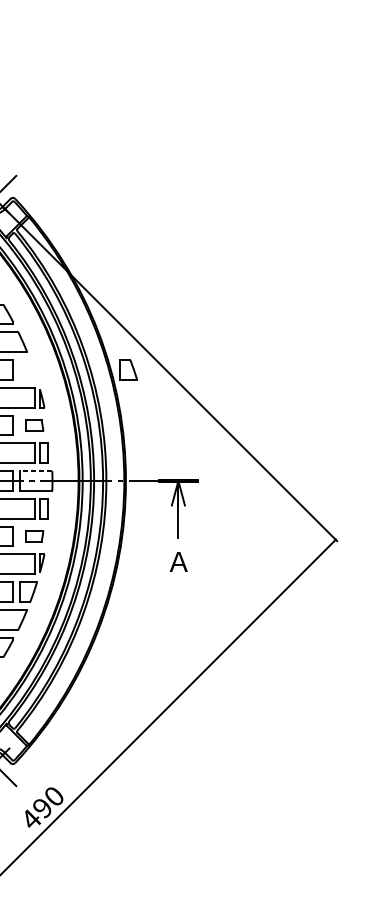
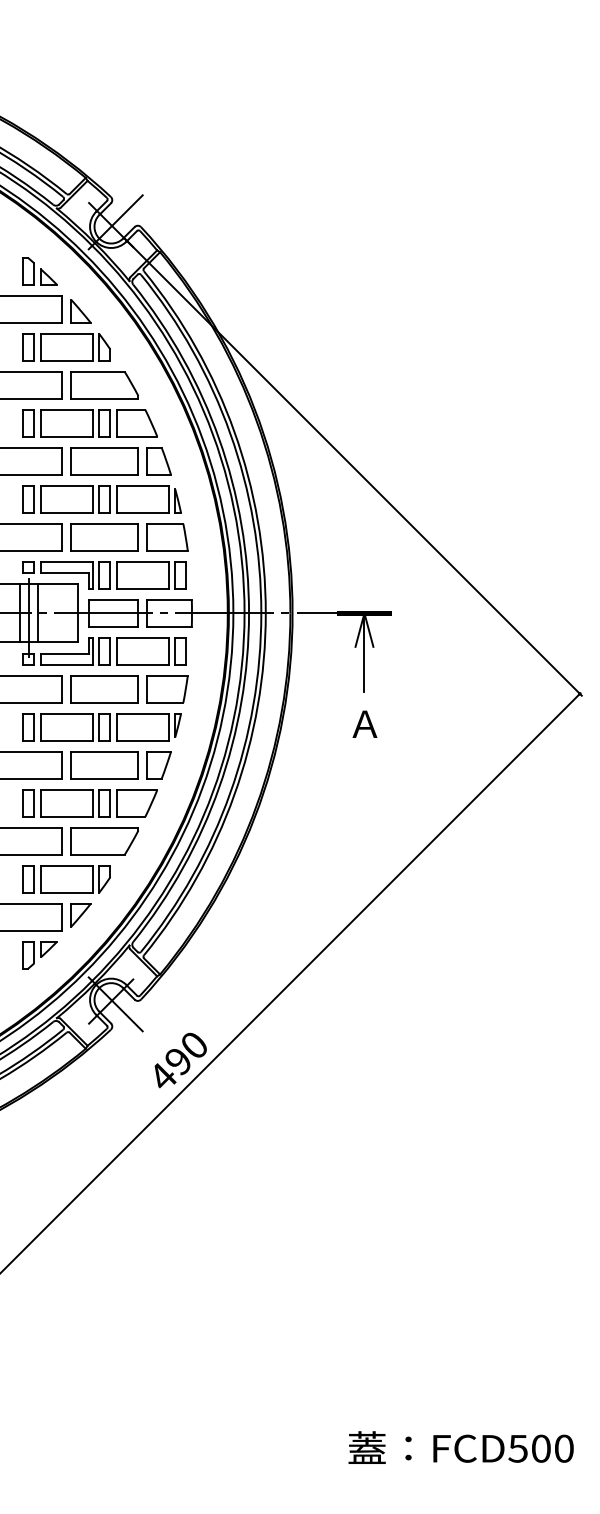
part: (128, 370) -> (158, 461), moved
part: (34, 425) -> (167, 537), size x1.67
line: (36, 470) -> (169, 599), dashed -> solid
part: (34, 536) -> (167, 689), size x1.67

